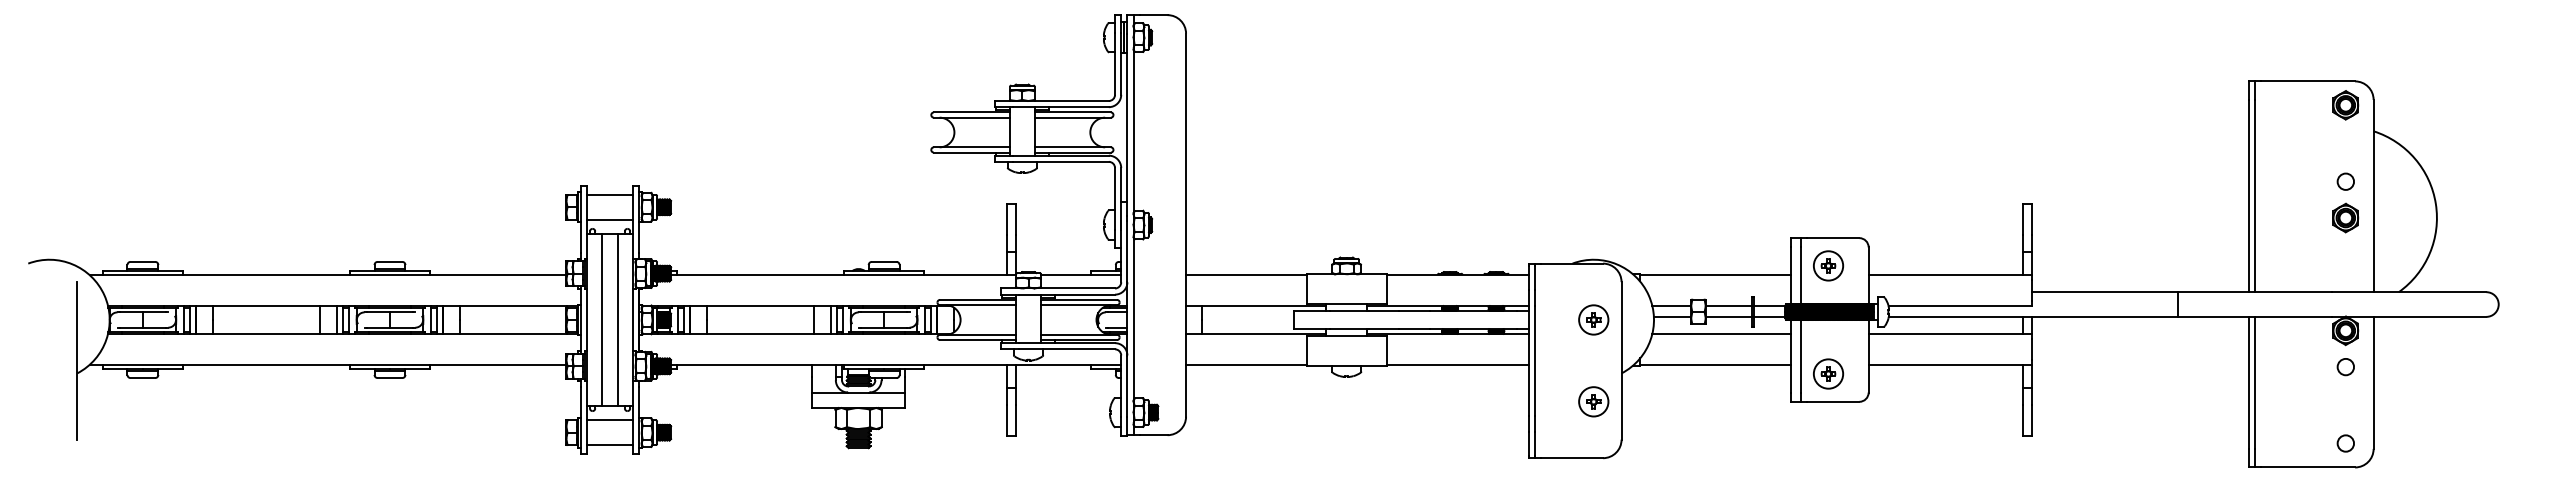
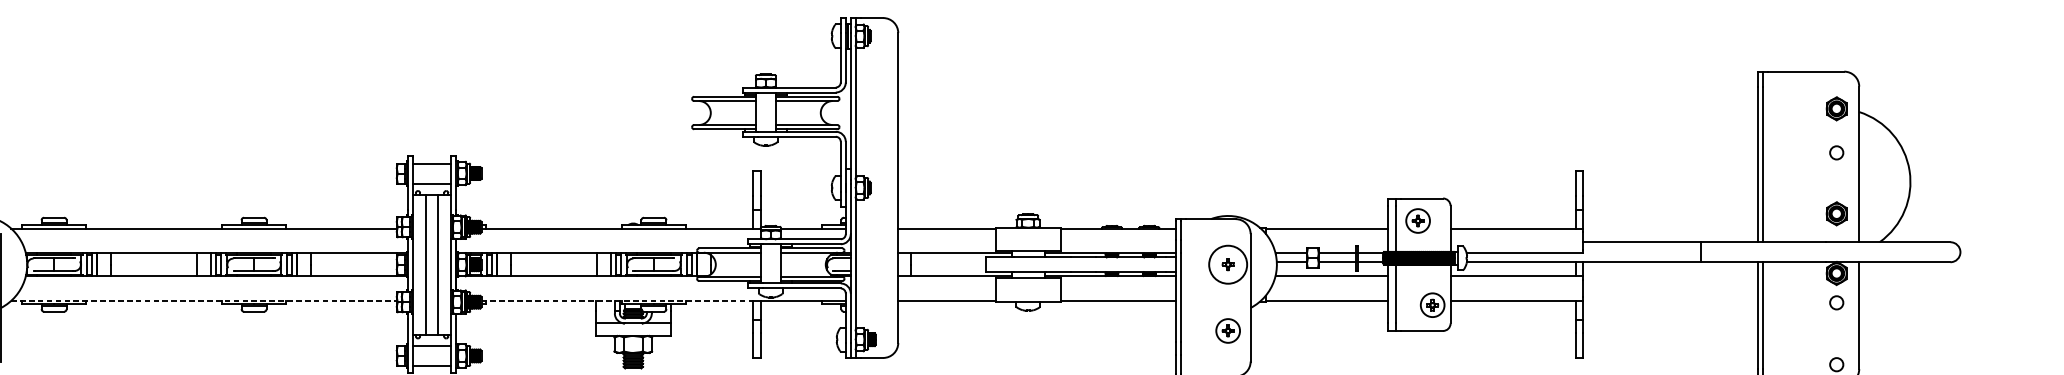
part: (2345, 105) -> (1836, 108), moved
part: (2345, 217) -> (1836, 213), moved
circle: (1593, 319) -> (1227, 264), size x1.6
line: (328, 364) -> (204, 300), solid -> dashed
line: (839, 364) -> (617, 300), solid -> dashed
part: (1828, 373) -> (1432, 304), moved

